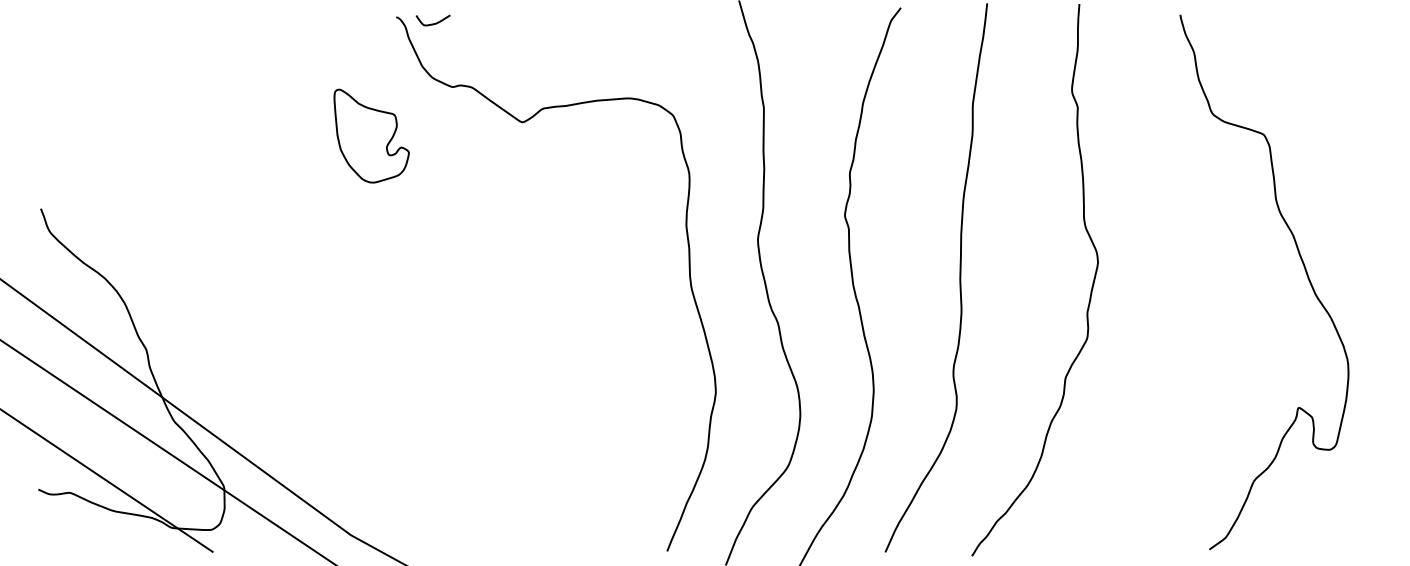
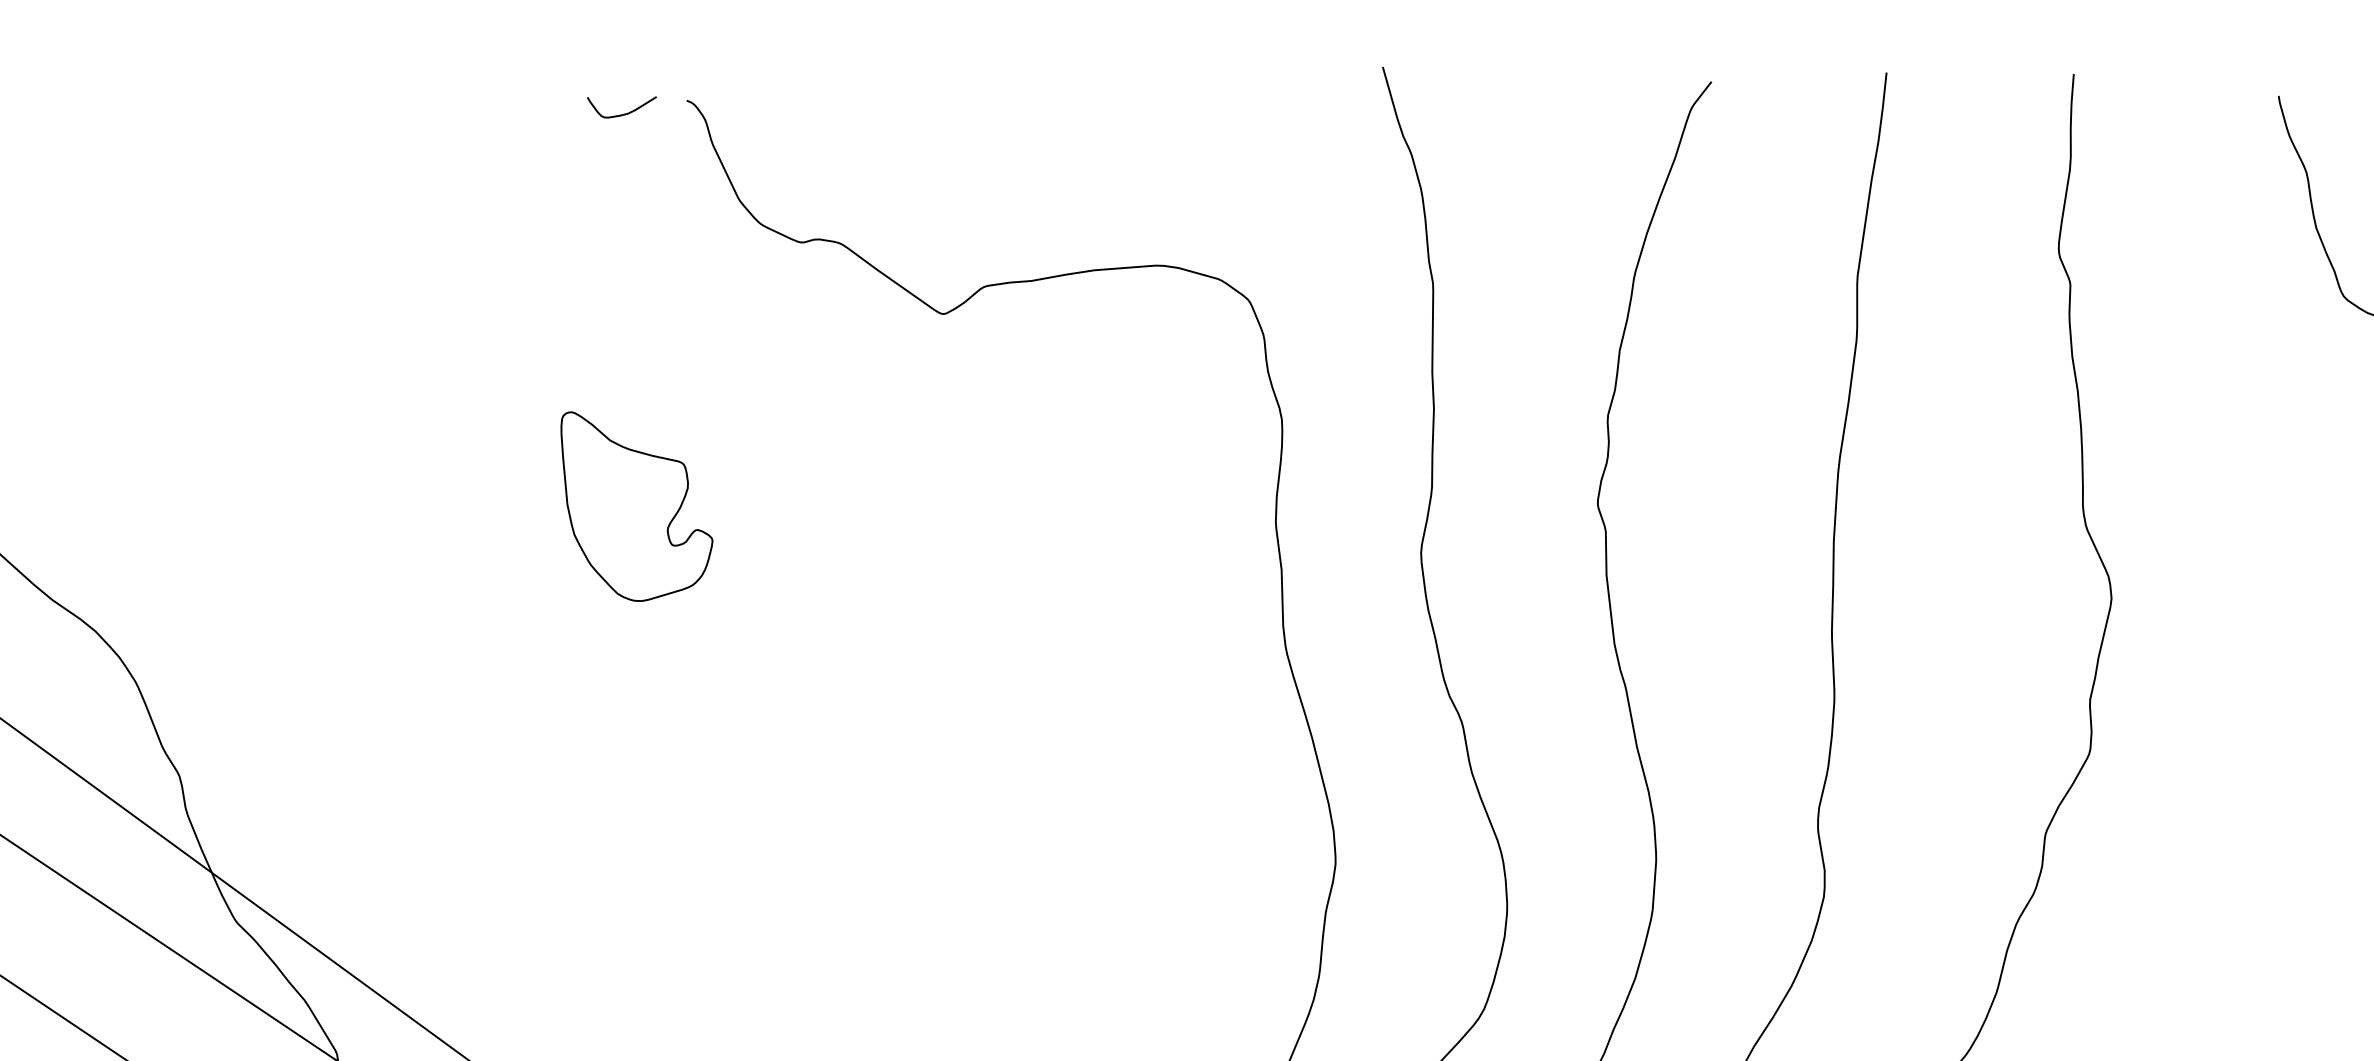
curve: (432, 23) -> (620, 113), moved
part: (371, 135) -> (636, 505), moved

